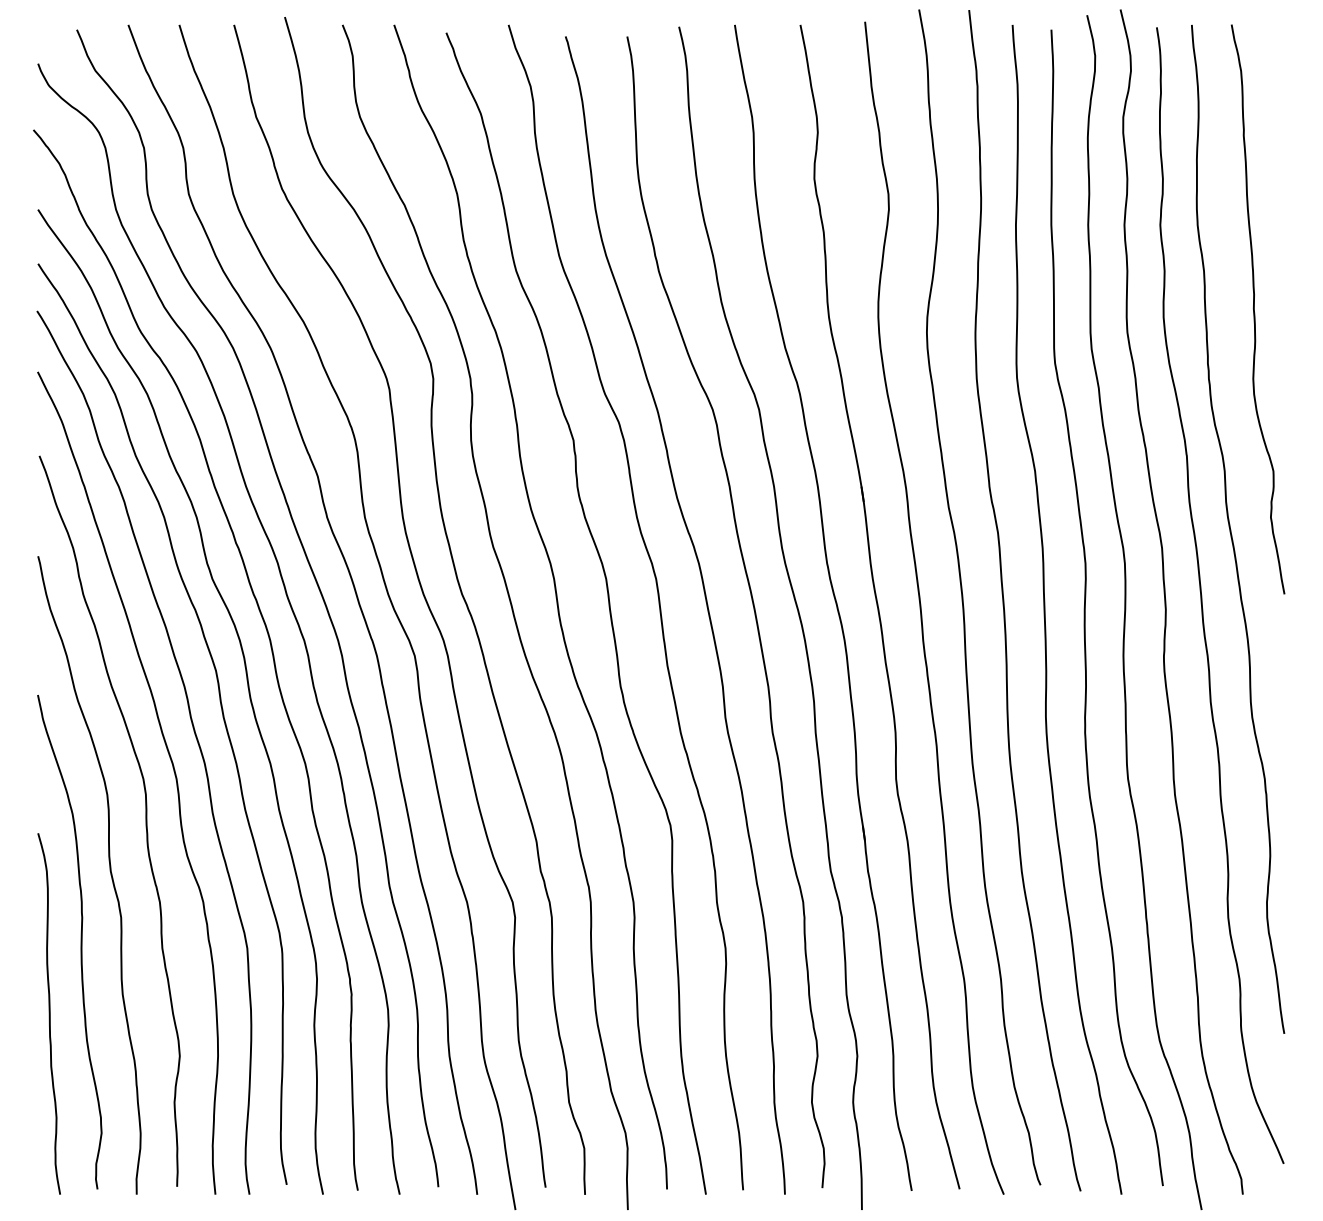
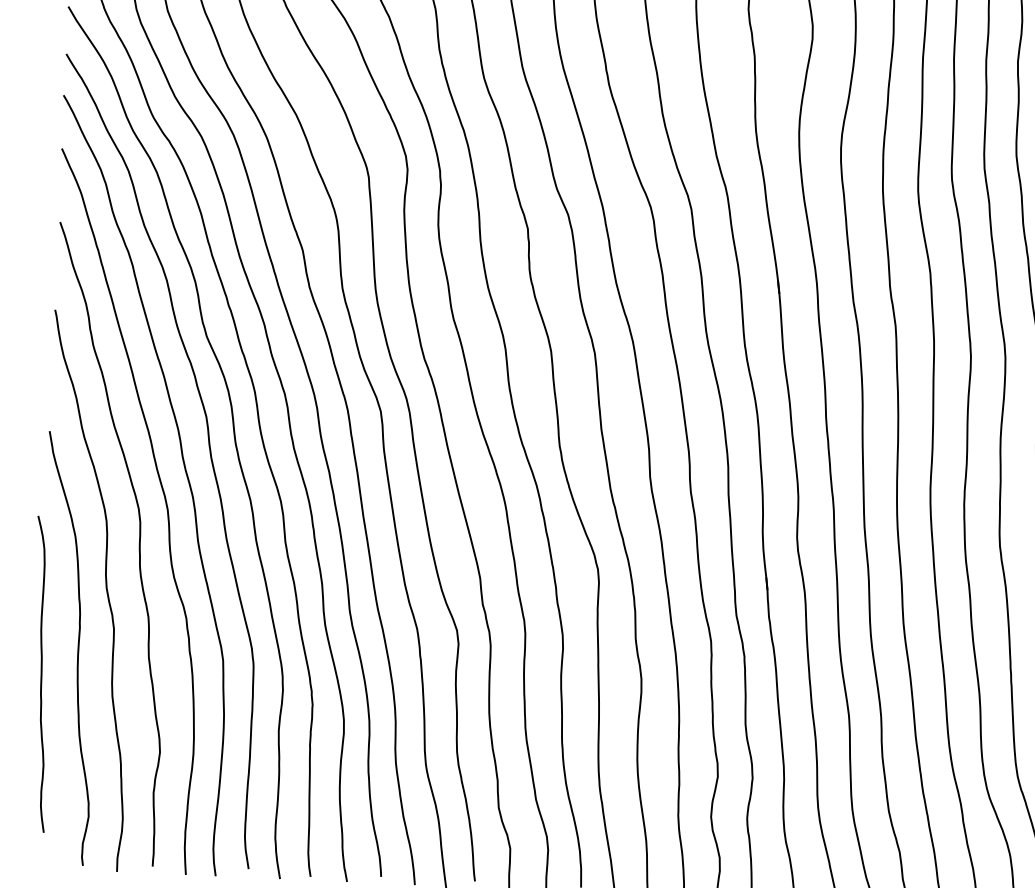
curve: (48, 1013) -> (40, 673), moved

